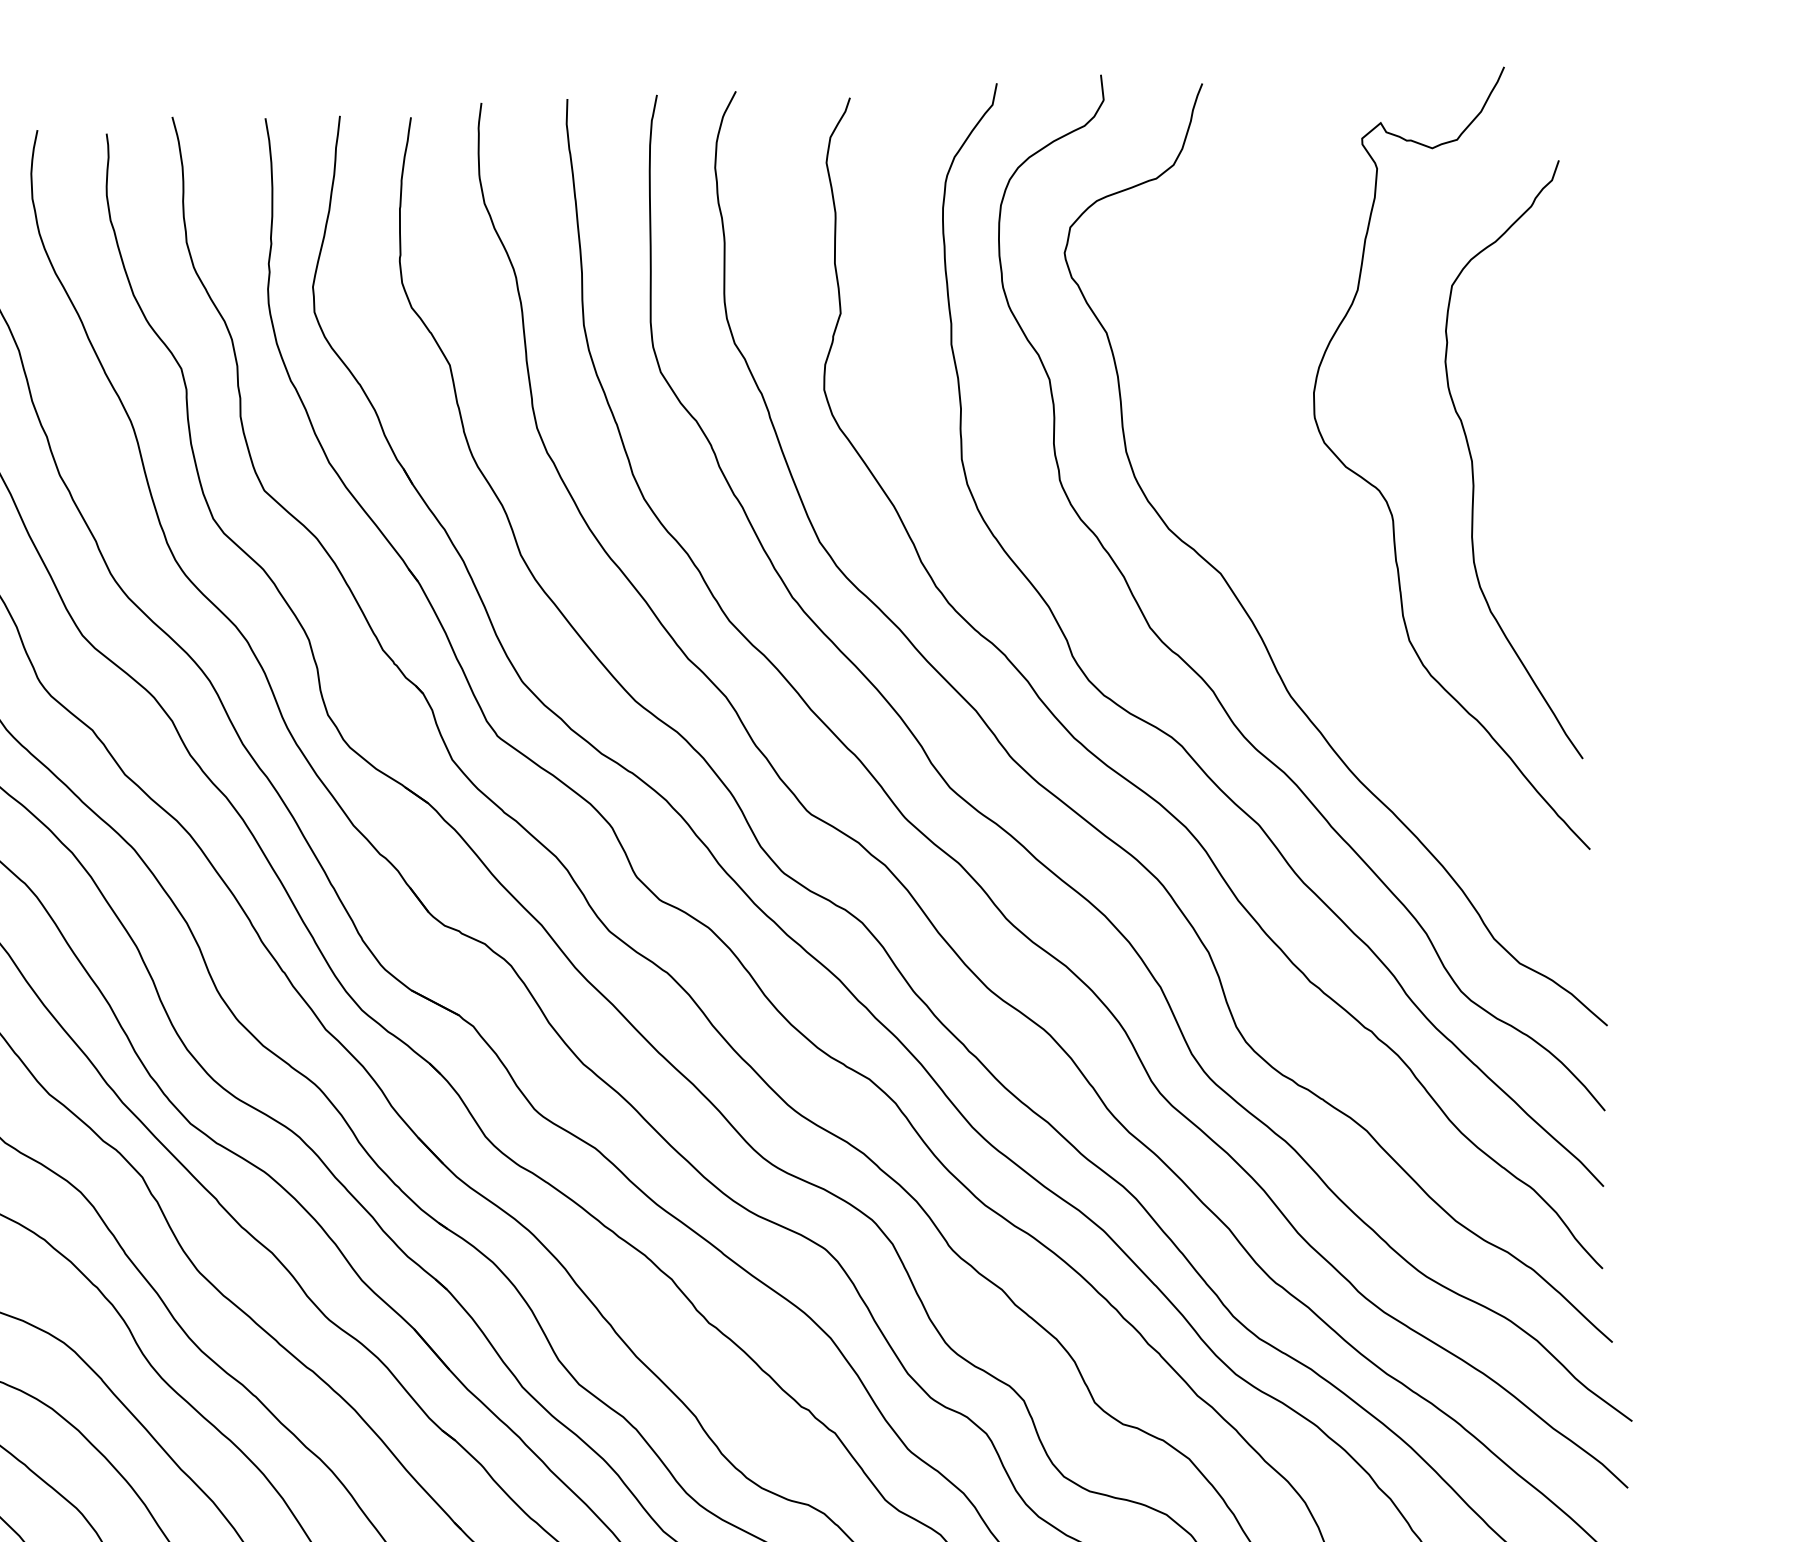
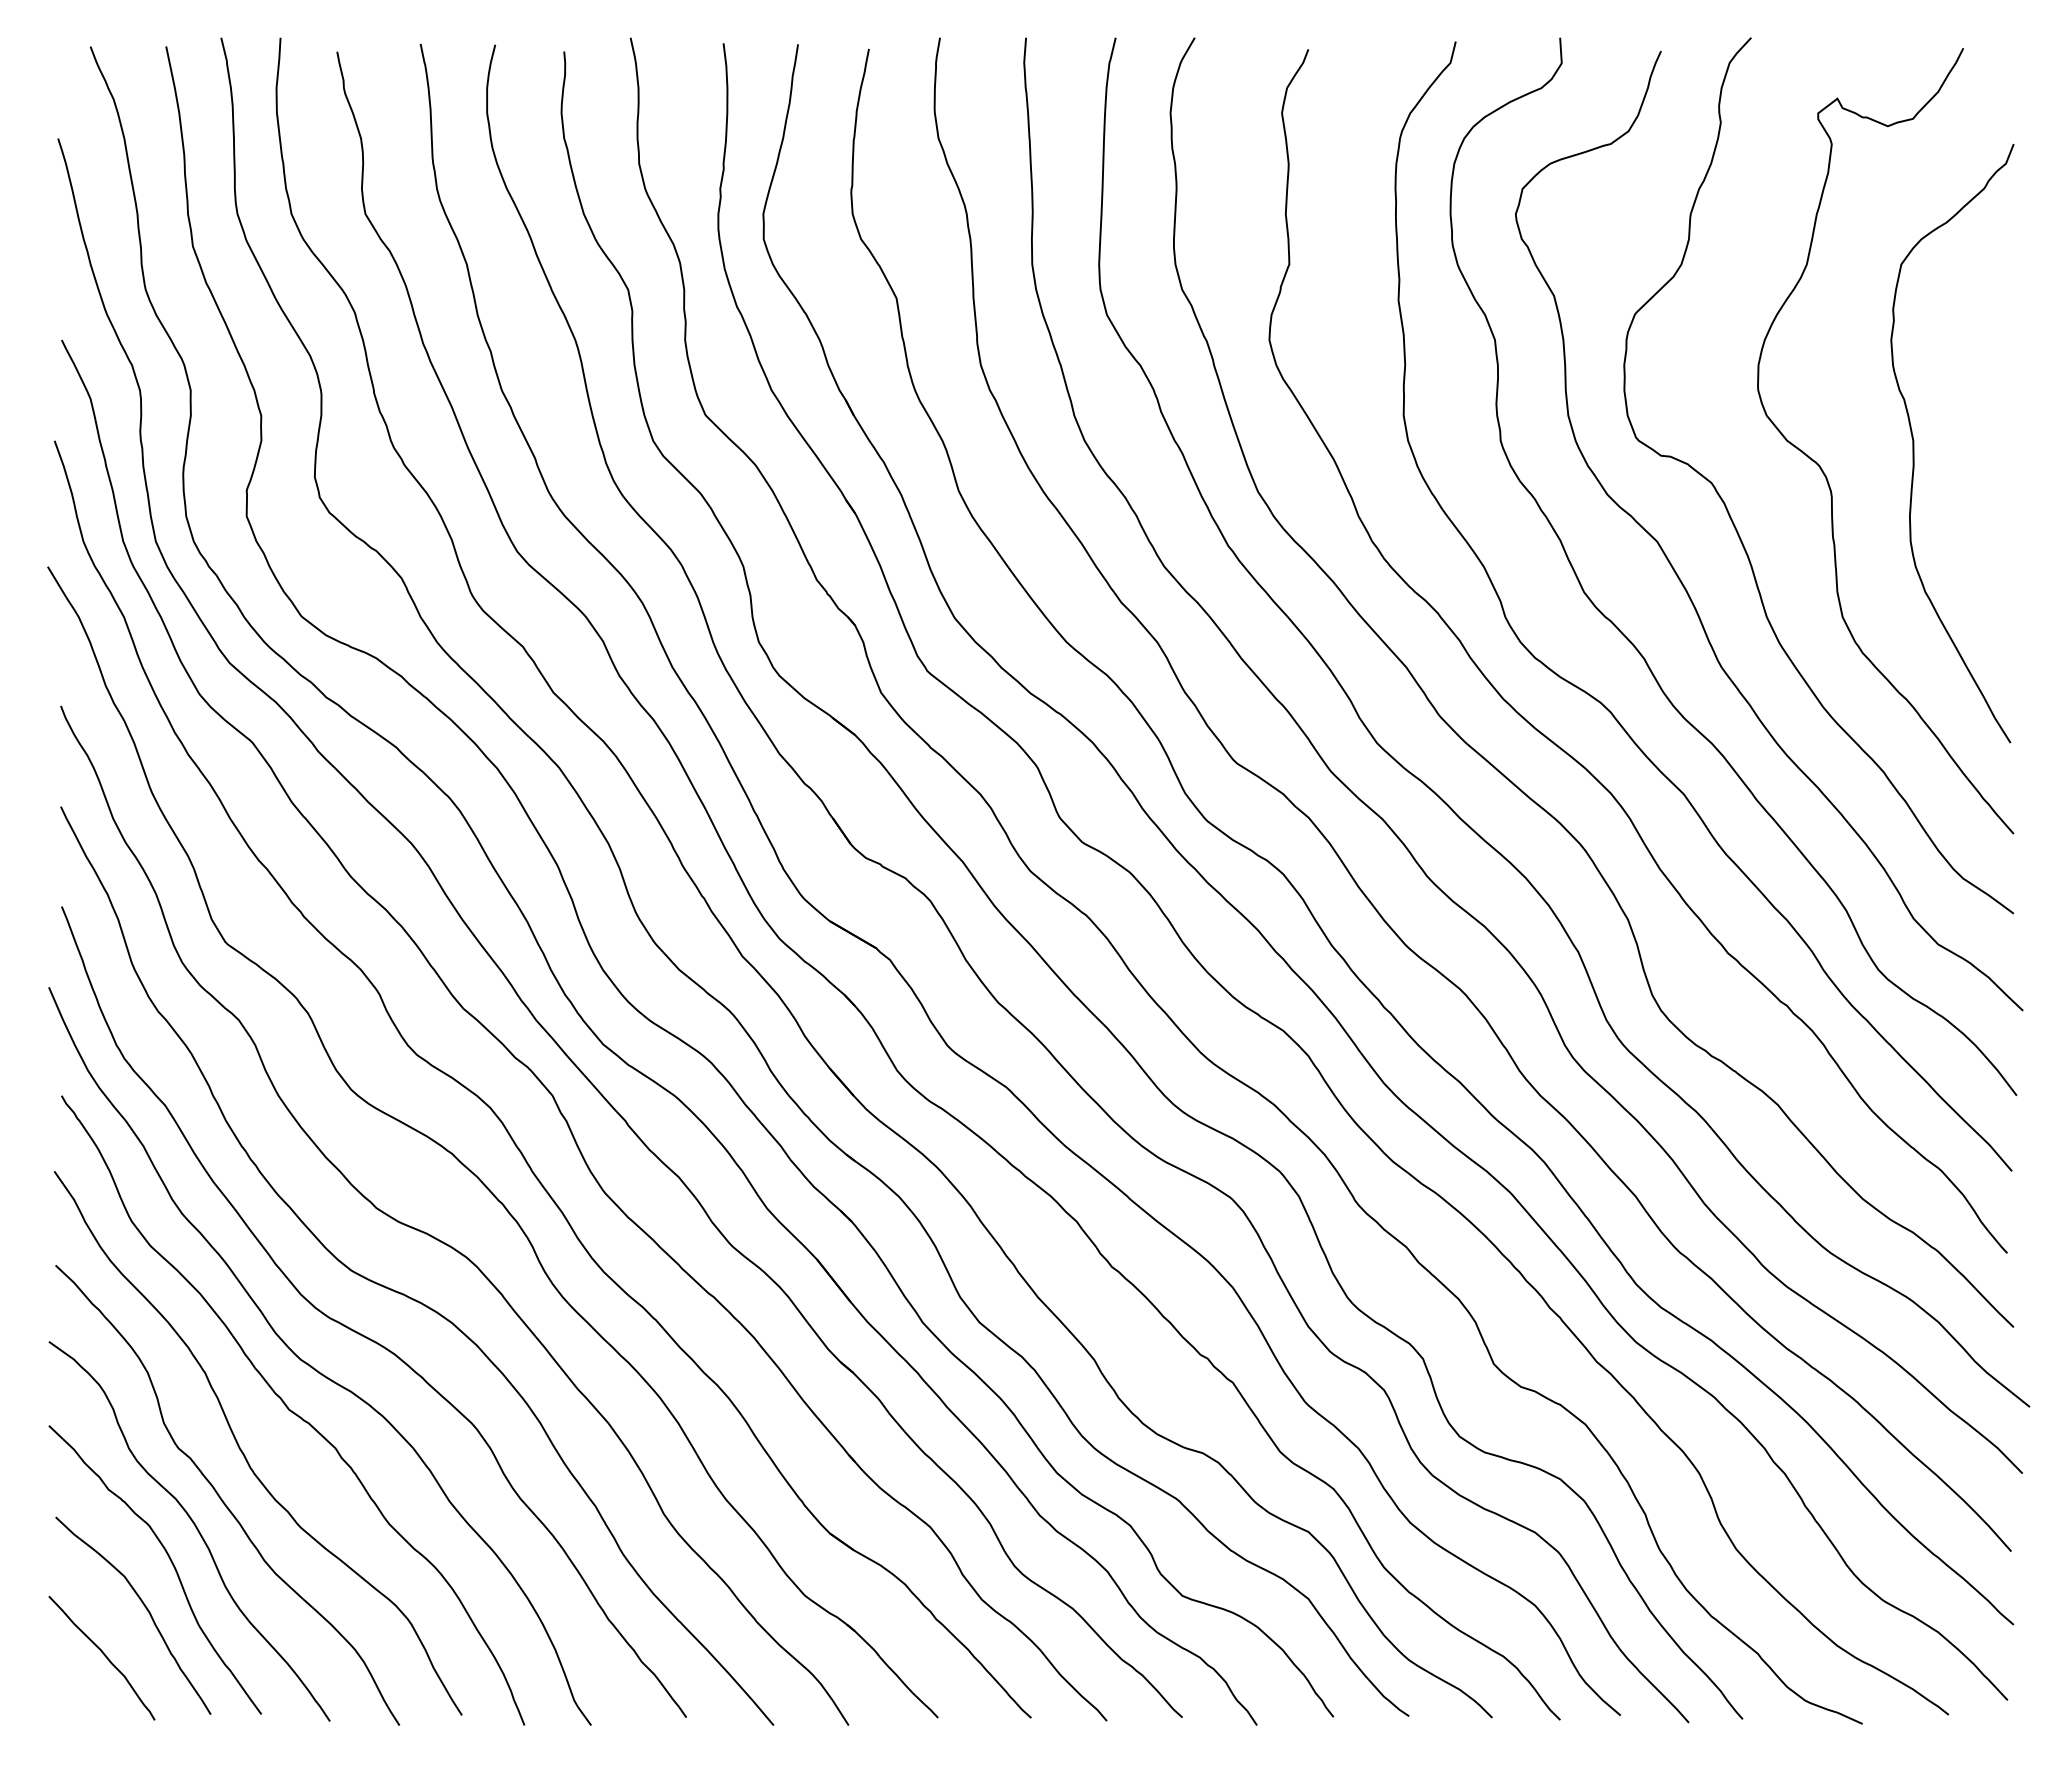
curve: (1292, 543) -> (1730, 514), added

